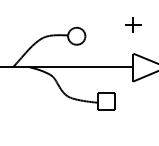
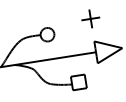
part: (133, 24) -> (90, 18), size x1.43

